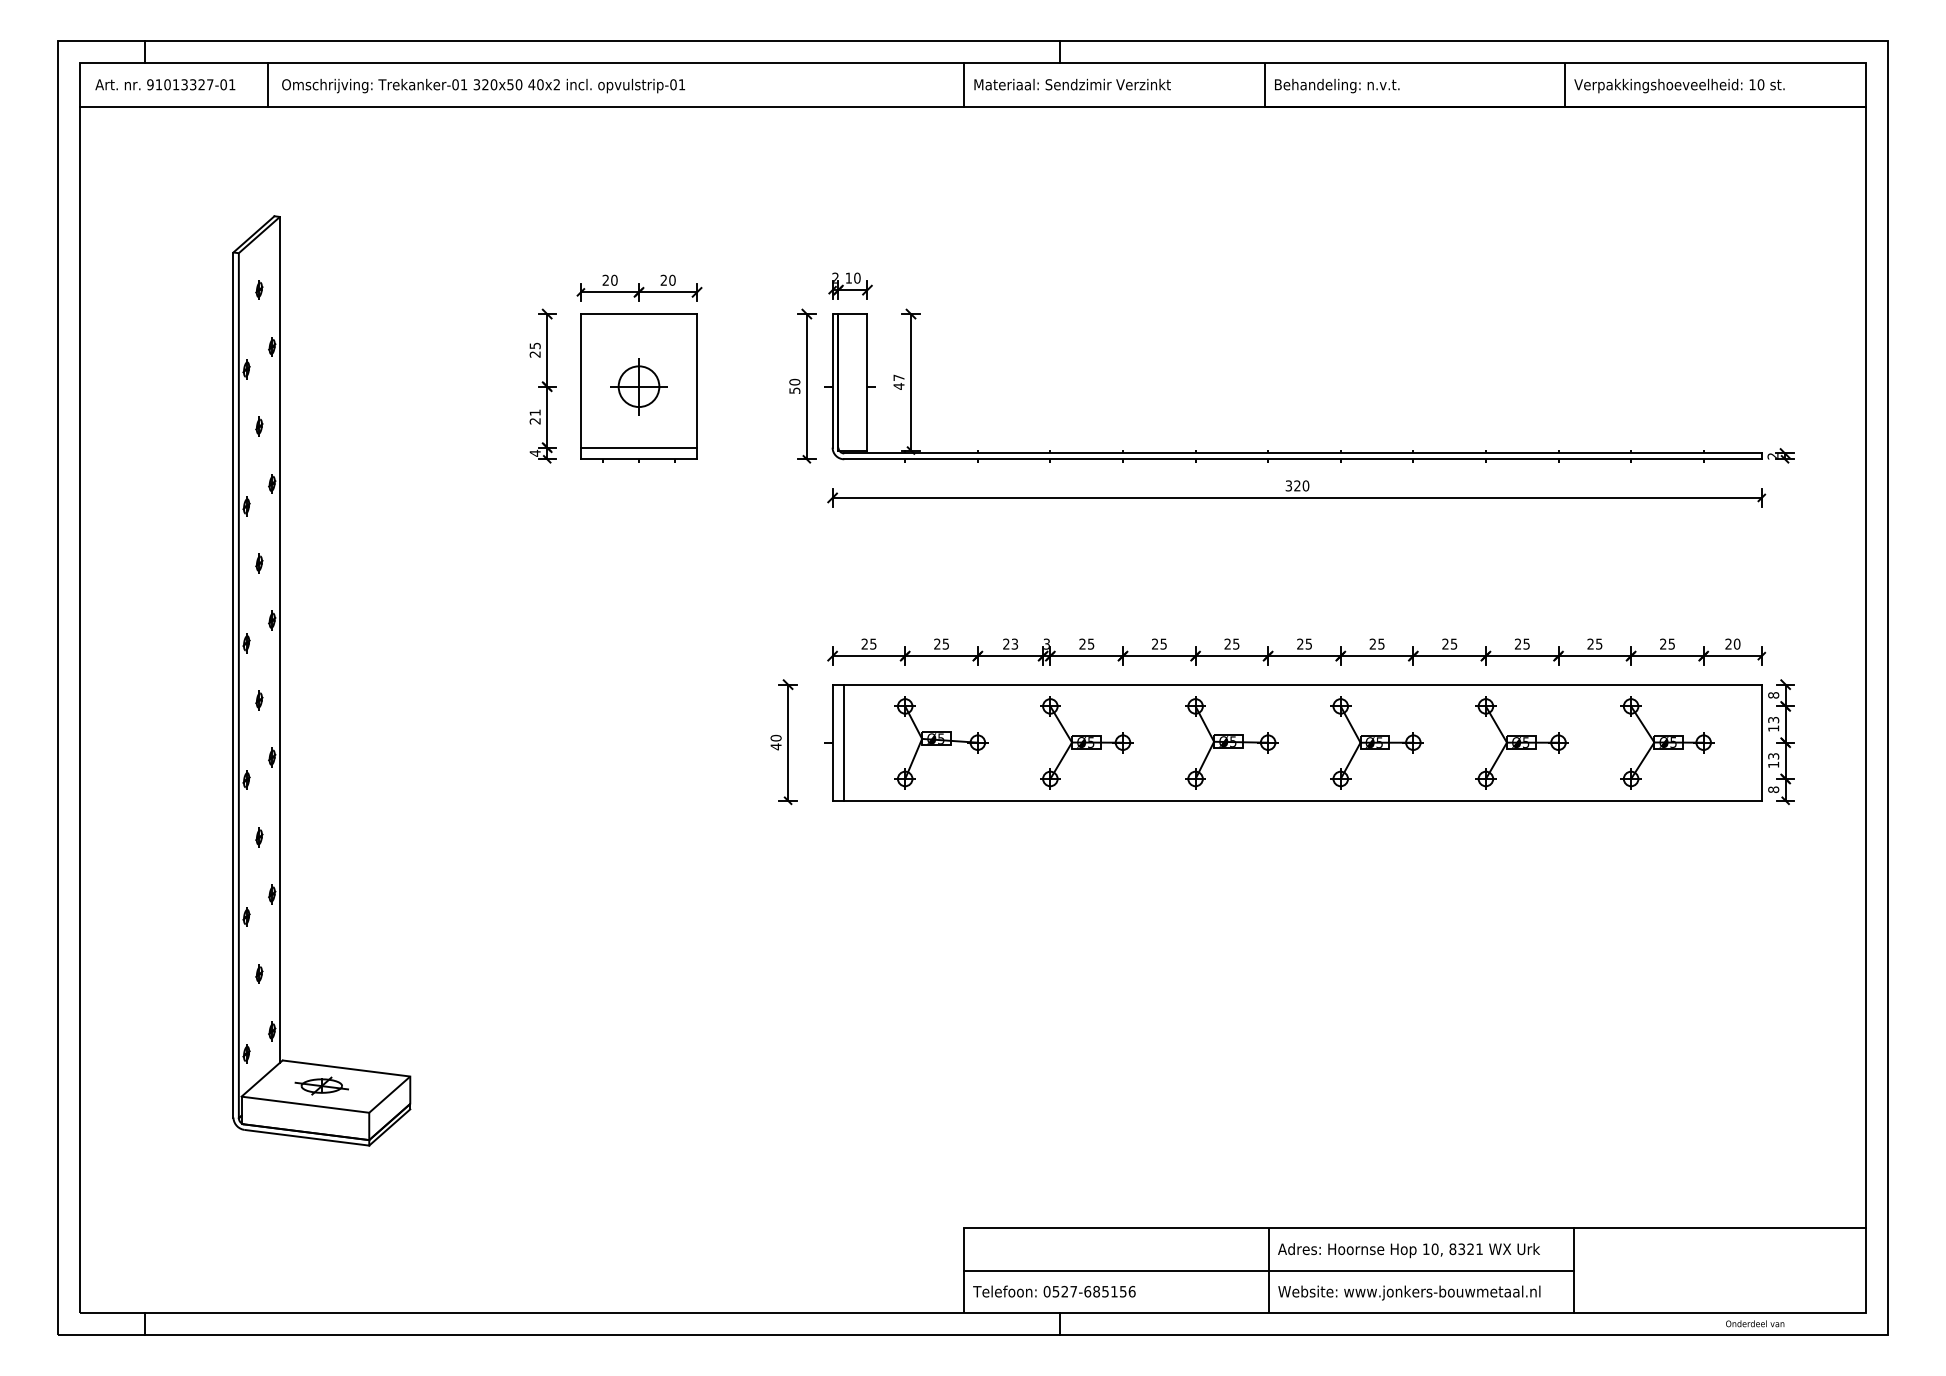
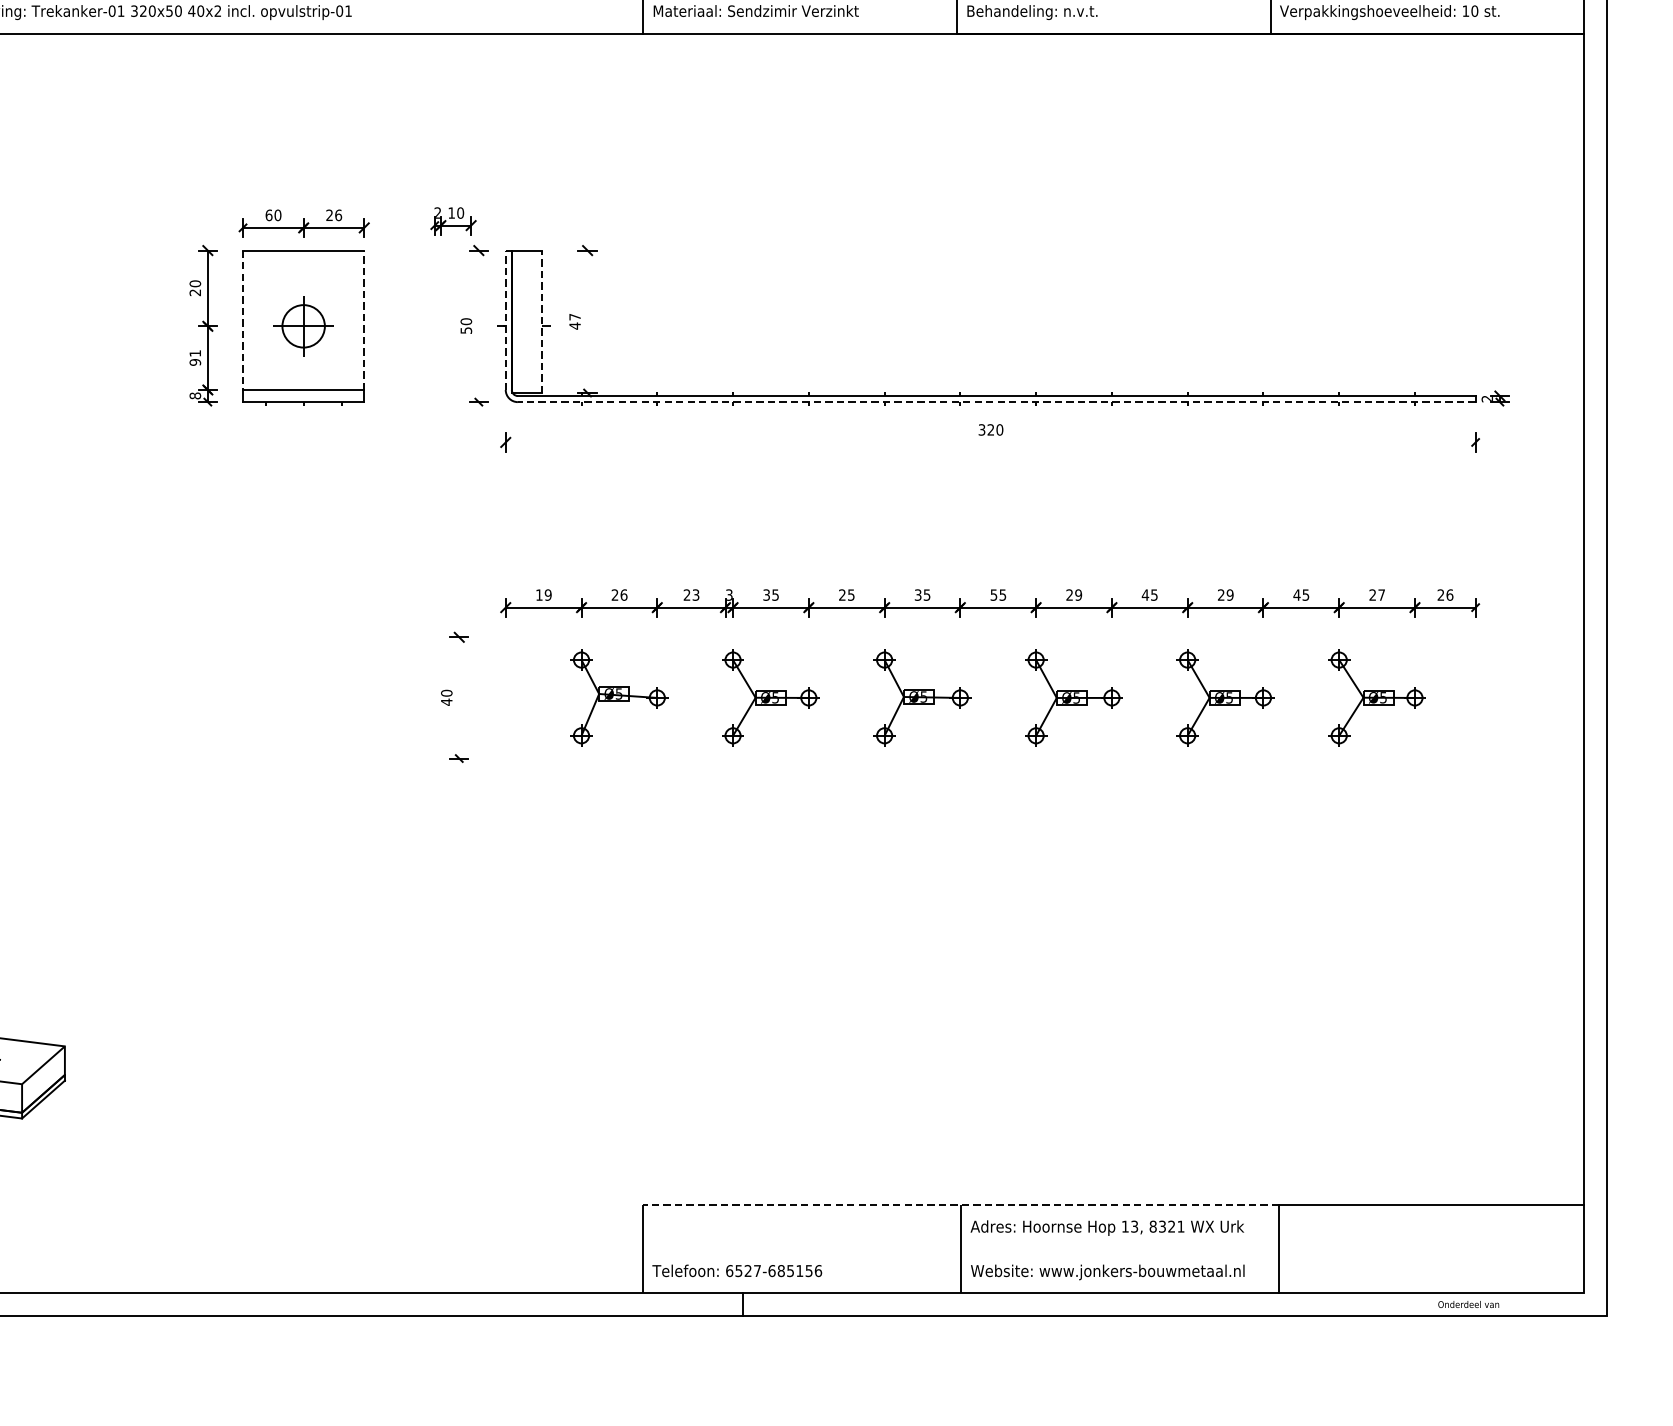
text: (605, 279) -> (268, 214), 20 -> 60
text: (672, 279) -> (338, 214), 20 -> 26
part: (850, 285) -> (453, 220), moved
text: (534, 345) -> (194, 283), 25 -> 20
line: (580, 380) -> (242, 319), solid -> dashed
line: (697, 380) -> (364, 319), solid -> dashed
line: (832, 380) -> (505, 319), solid -> dashed
line: (867, 381) -> (542, 320), solid -> dashed
line: (911, 382) -> (588, 321), removed
line: (806, 386) -> (478, 326), removed
text: (534, 421) -> (194, 362), 21 -> 91
text: (534, 452) -> (194, 395), 4 -> 8
line: (1303, 459) -> (997, 402), solid -> dashed
line: (1296, 497) -> (989, 442), removed
text: (868, 643) -> (543, 594), 25 -> 19
text: (945, 643) -> (623, 594), 25 -> 26
text: (1300, 643) -> (994, 594), 25 -> 55
text: (1381, 643) -> (1078, 594), 25 -> 29
text: (1445, 643) -> (1145, 594), 25 -> 45
text: (1526, 643) -> (1230, 594), 25 -> 29
text: (1590, 643) -> (1296, 594), 25 -> 45
text: (1671, 643) -> (1381, 594), 25 -> 27
text: (1737, 643) -> (1450, 594), 20 -> 26
text: (1082, 644) -> (766, 595), 25 -> 35
text: (1227, 644) -> (917, 595), 25 -> 35
part: (1309, 741) -> (1003, 696), removed
line: (788, 742) -> (459, 697), removed
line: (1269, 1228) -> (961, 1205), solid -> dashed
text: (1434, 1248) -> (1133, 1225), 10, -> 13,
line: (1268, 1270) -> (960, 1248), removed
text: (1047, 1291) -> (730, 1270), 0527-685156 -> 6527-685156

